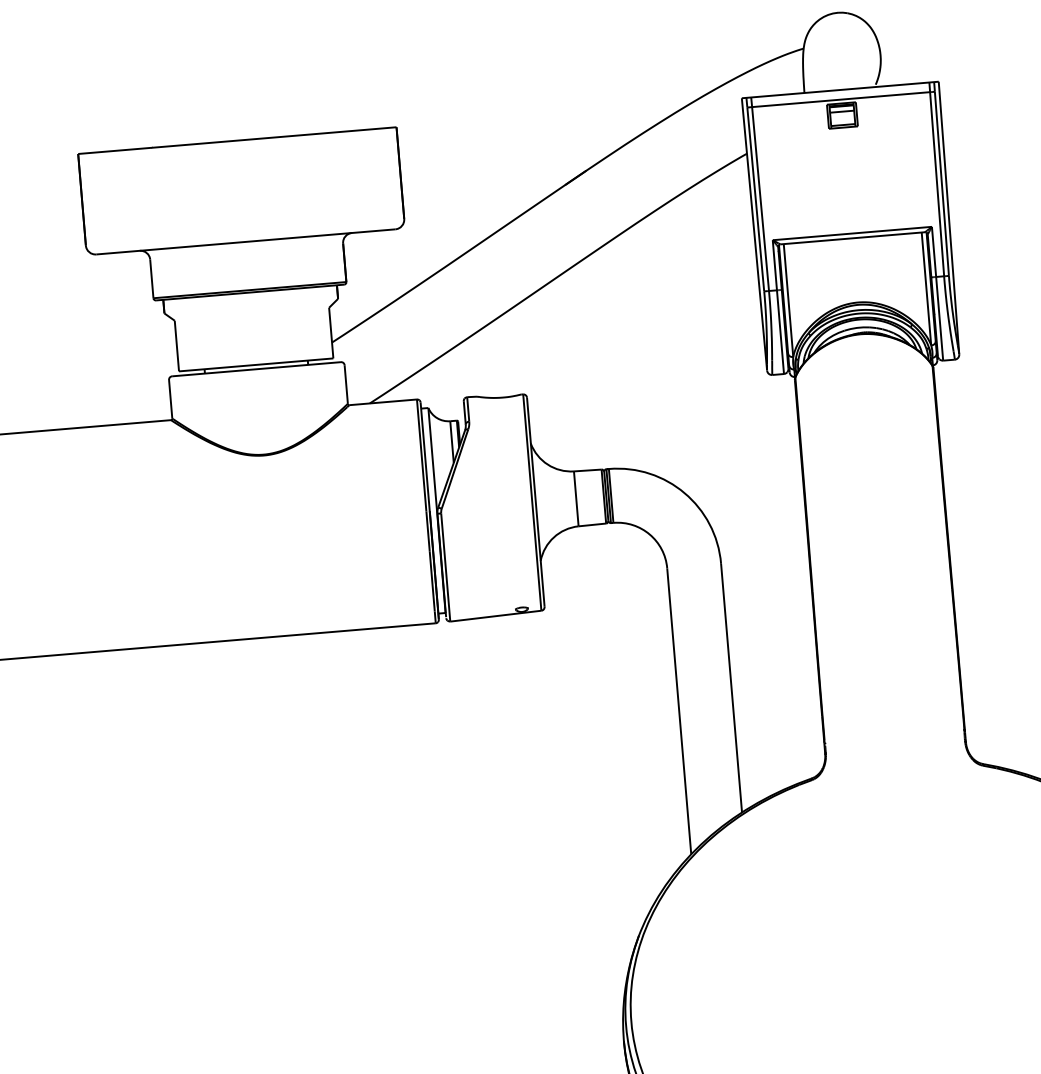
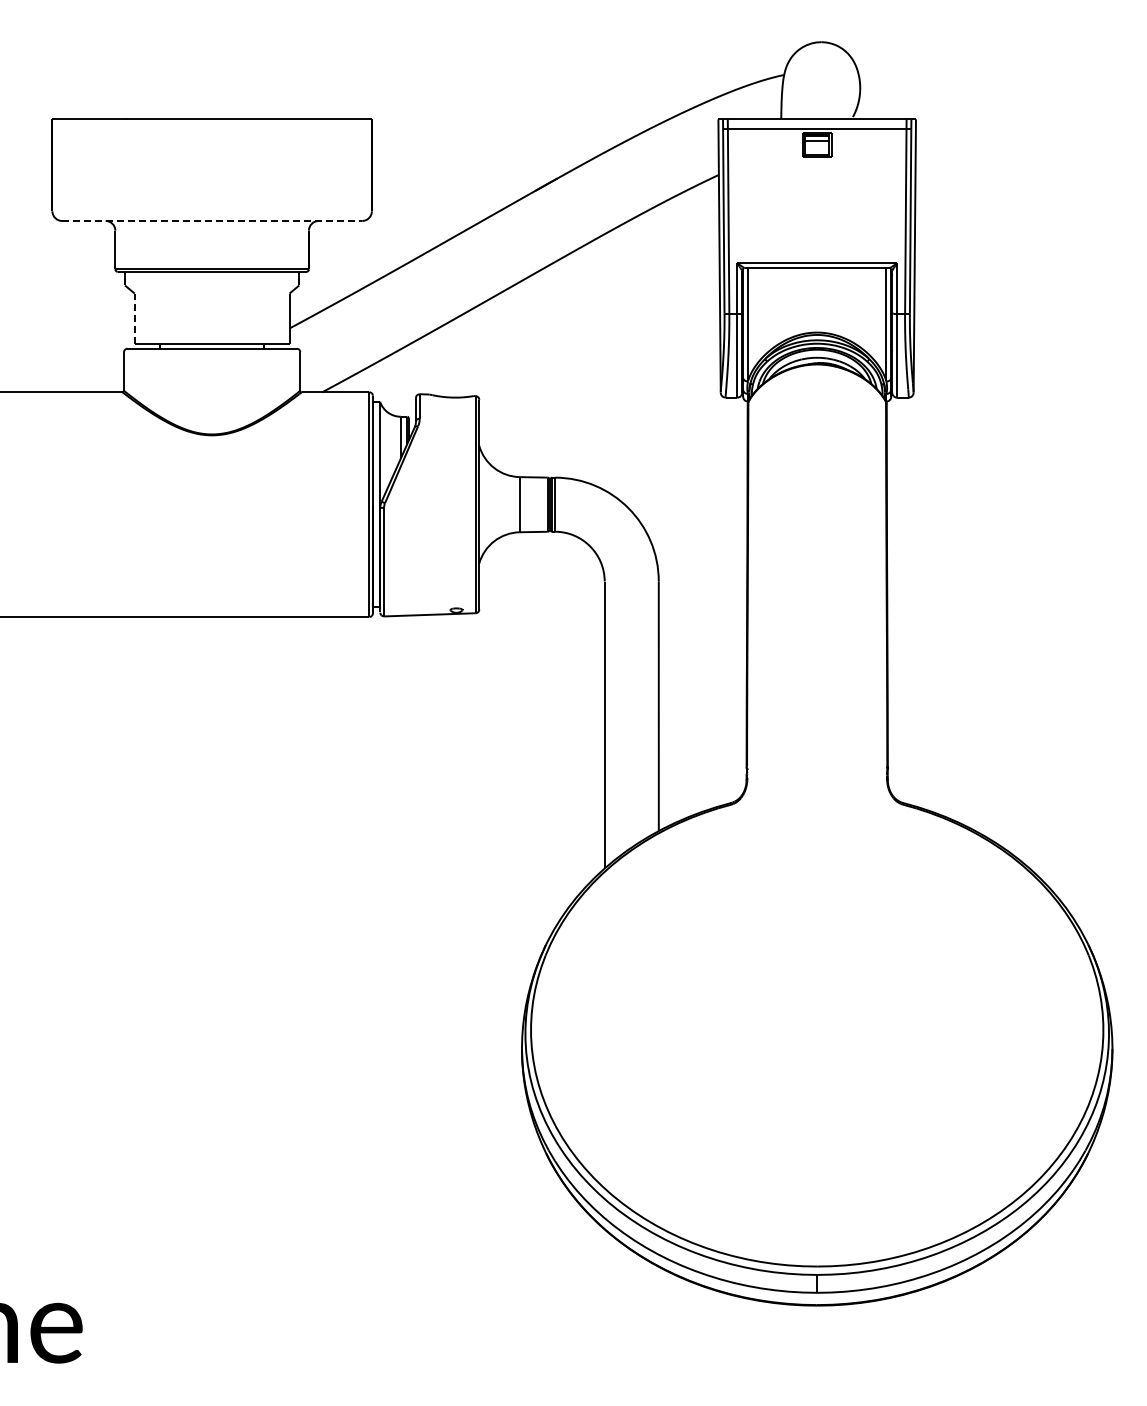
line: (246, 241) -> (212, 220), solid -> dashed
line: (176, 345) -> (134, 318), solid -> dashed

